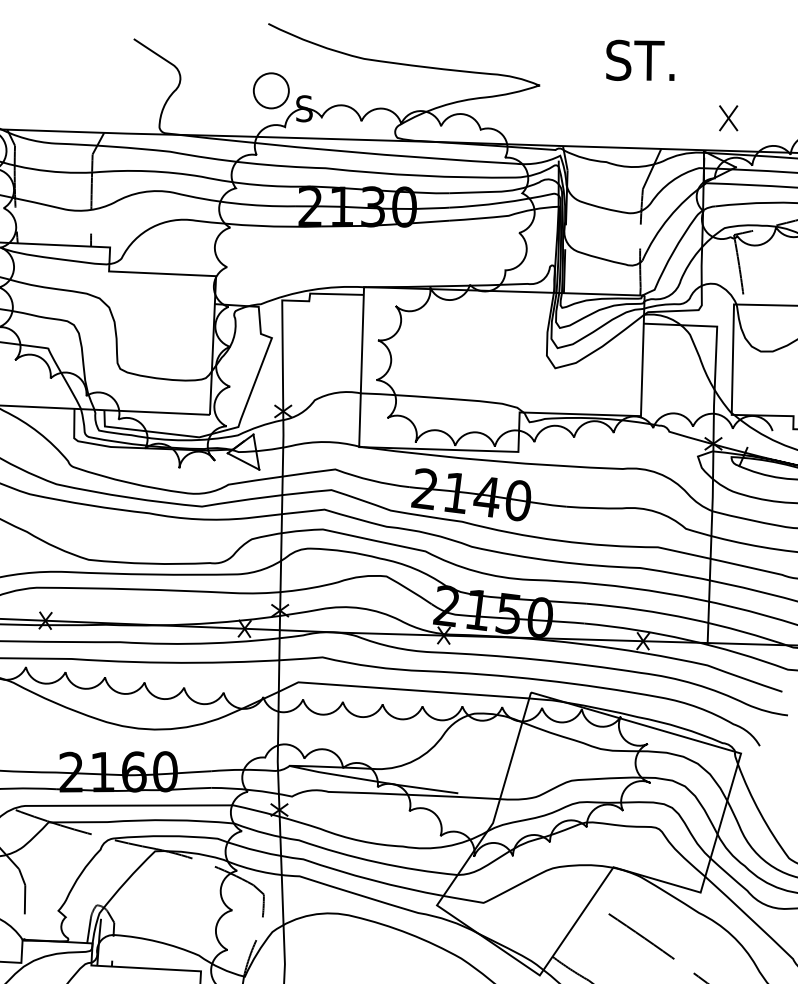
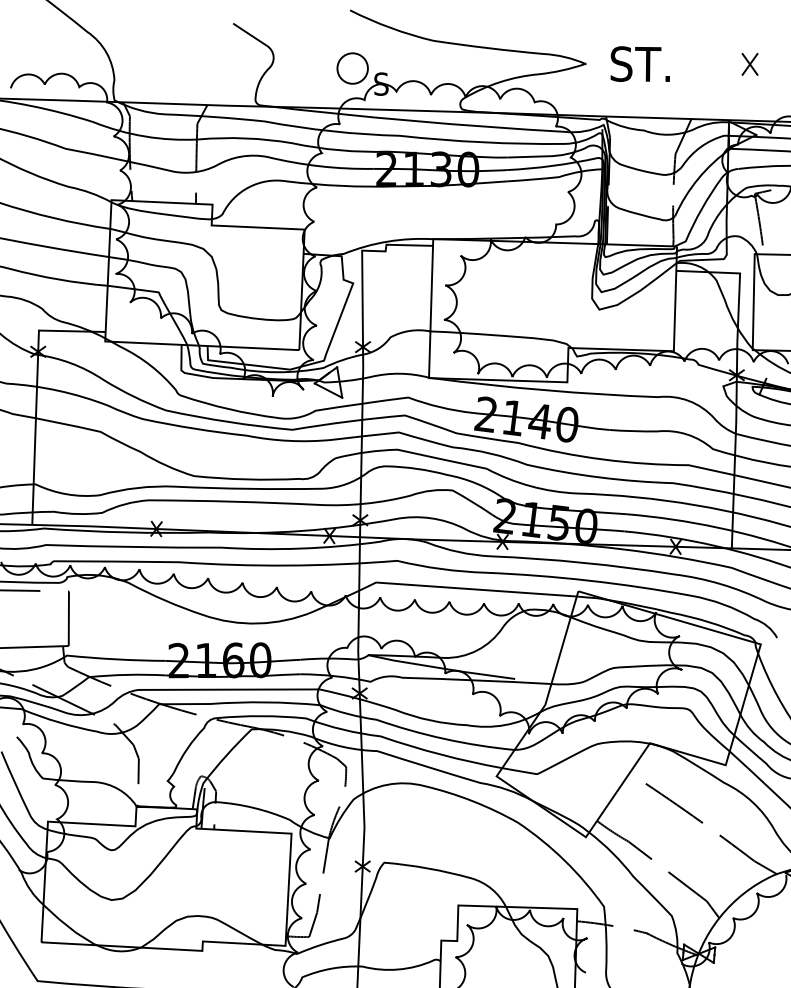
text: (639, 59) -> (639, 63), moved
part: (728, 118) -> (749, 64), moved

